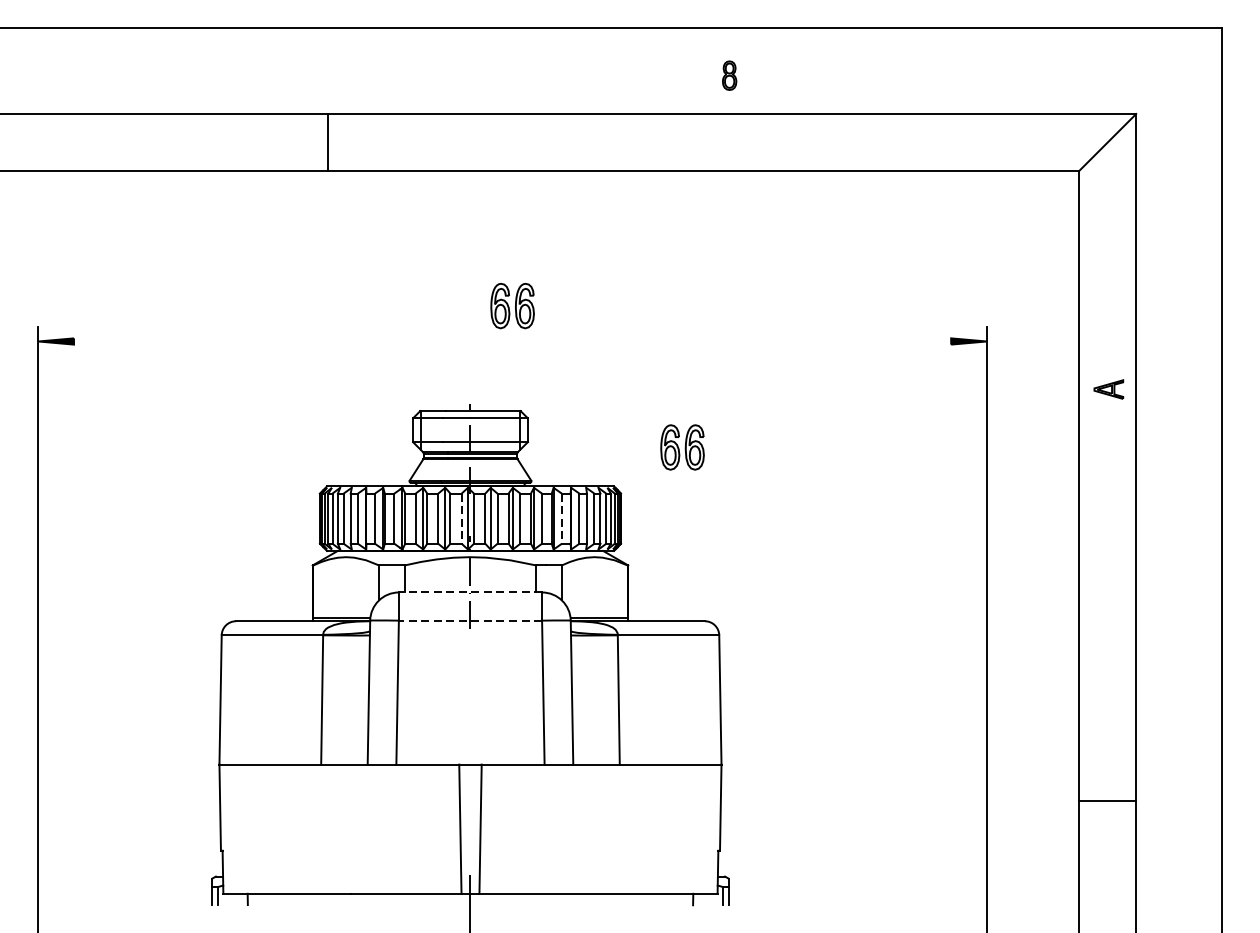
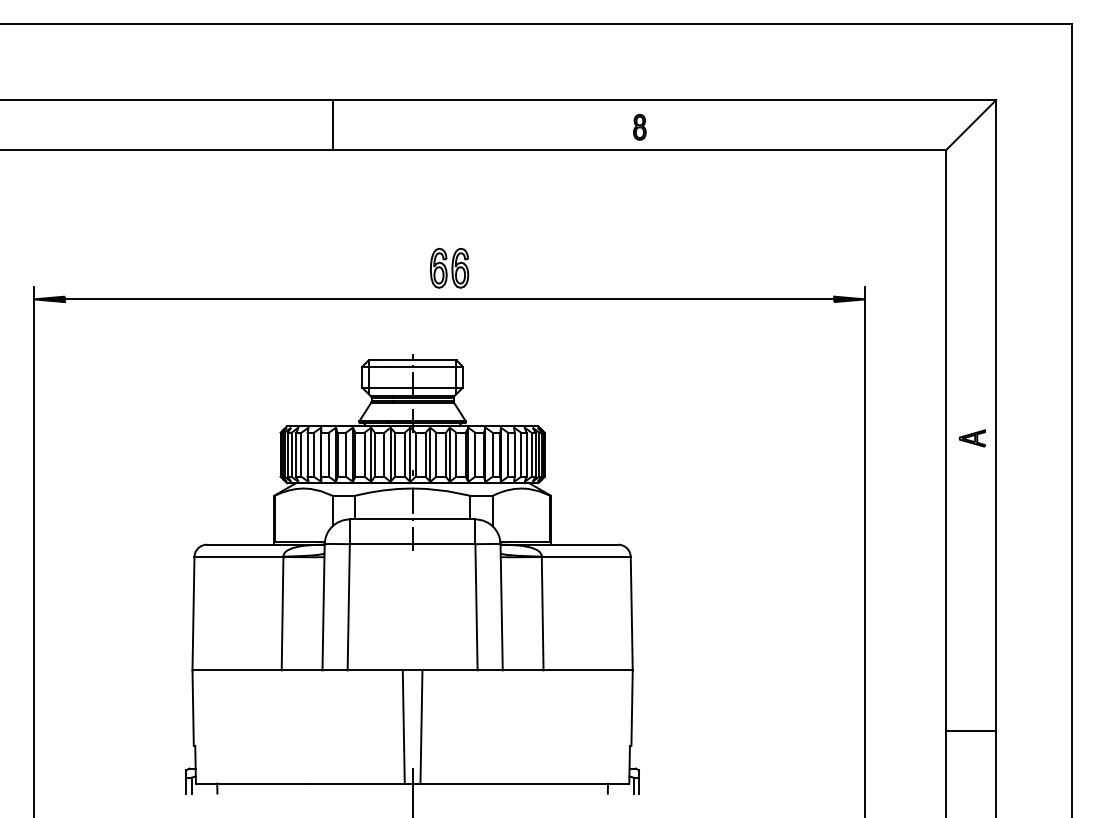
part: (729, 74) -> (639, 126), moved
line: (327, 142) -> (332, 124), moved
line: (512, 341) -> (449, 299), added
part: (1107, 389) -> (971, 438), moved
part: (682, 446) -> (598, 391), removed
line: (461, 519) -> (404, 455), dashed -> solid
line: (561, 519) -> (492, 455), dashed -> solid
line: (470, 592) -> (412, 519), dashed -> solid
line: (470, 621) -> (412, 544), dashed -> solid
line: (1107, 800) -> (971, 730), moved

